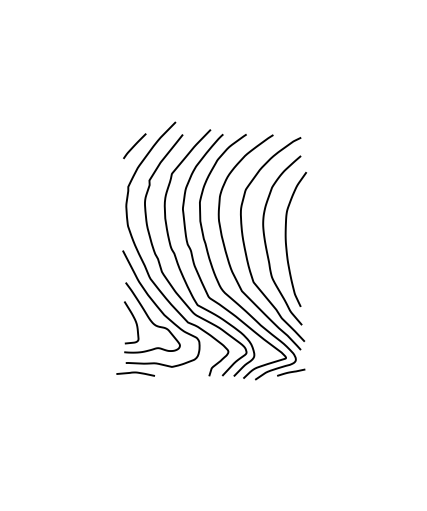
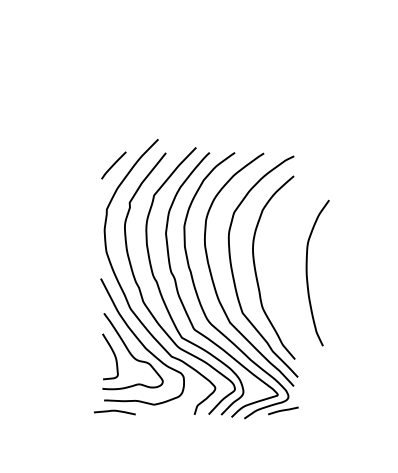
curve: (286, 239) -> (307, 273), moved

